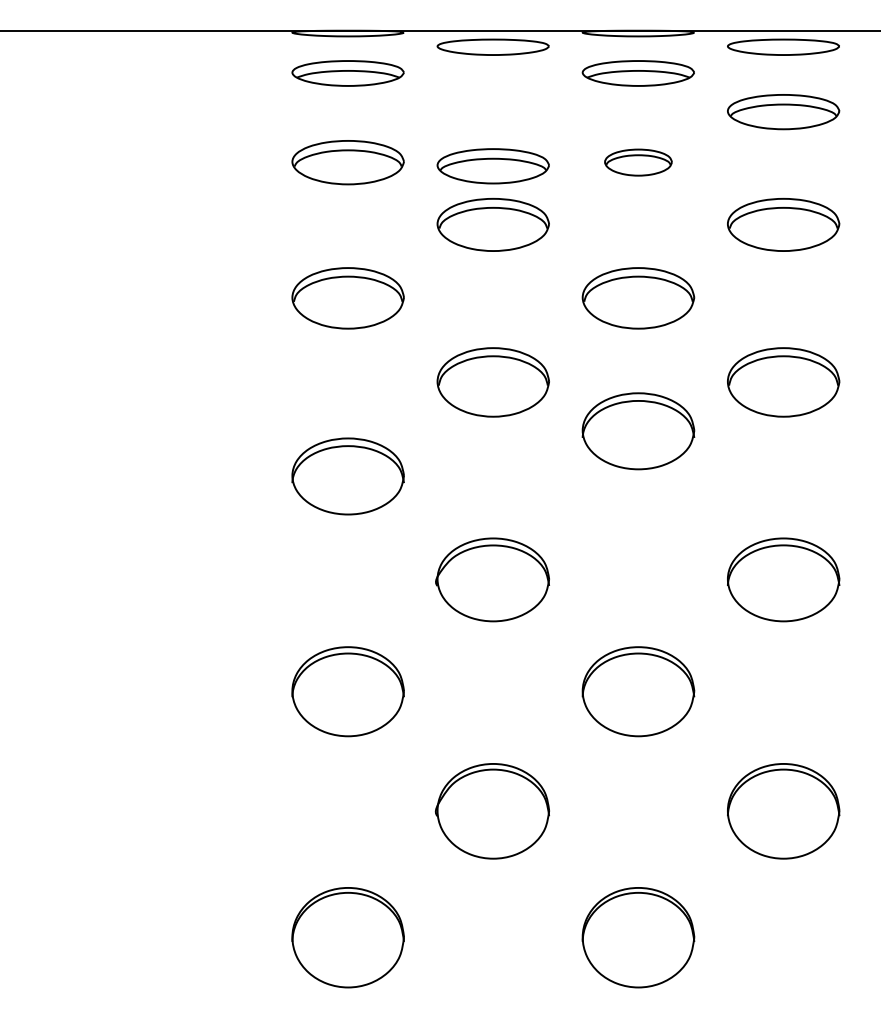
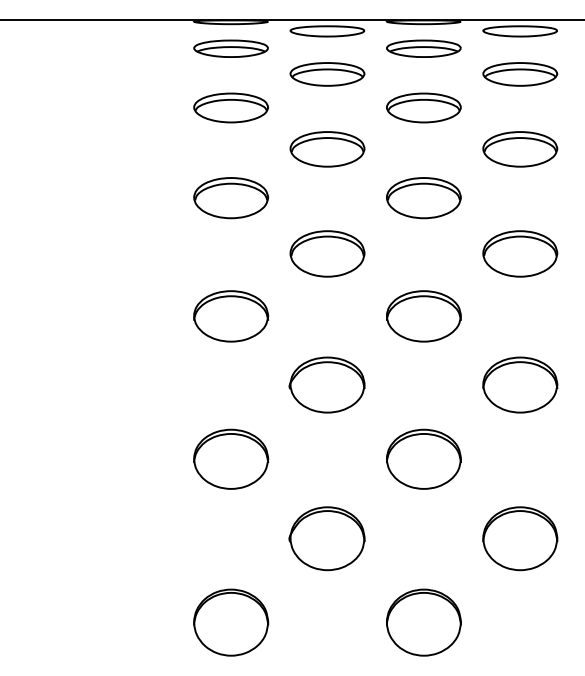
part: (637, 161) -> (423, 107), size x1.67
part: (493, 166) -> (327, 74), moved
part: (637, 431) -> (423, 316), moved

